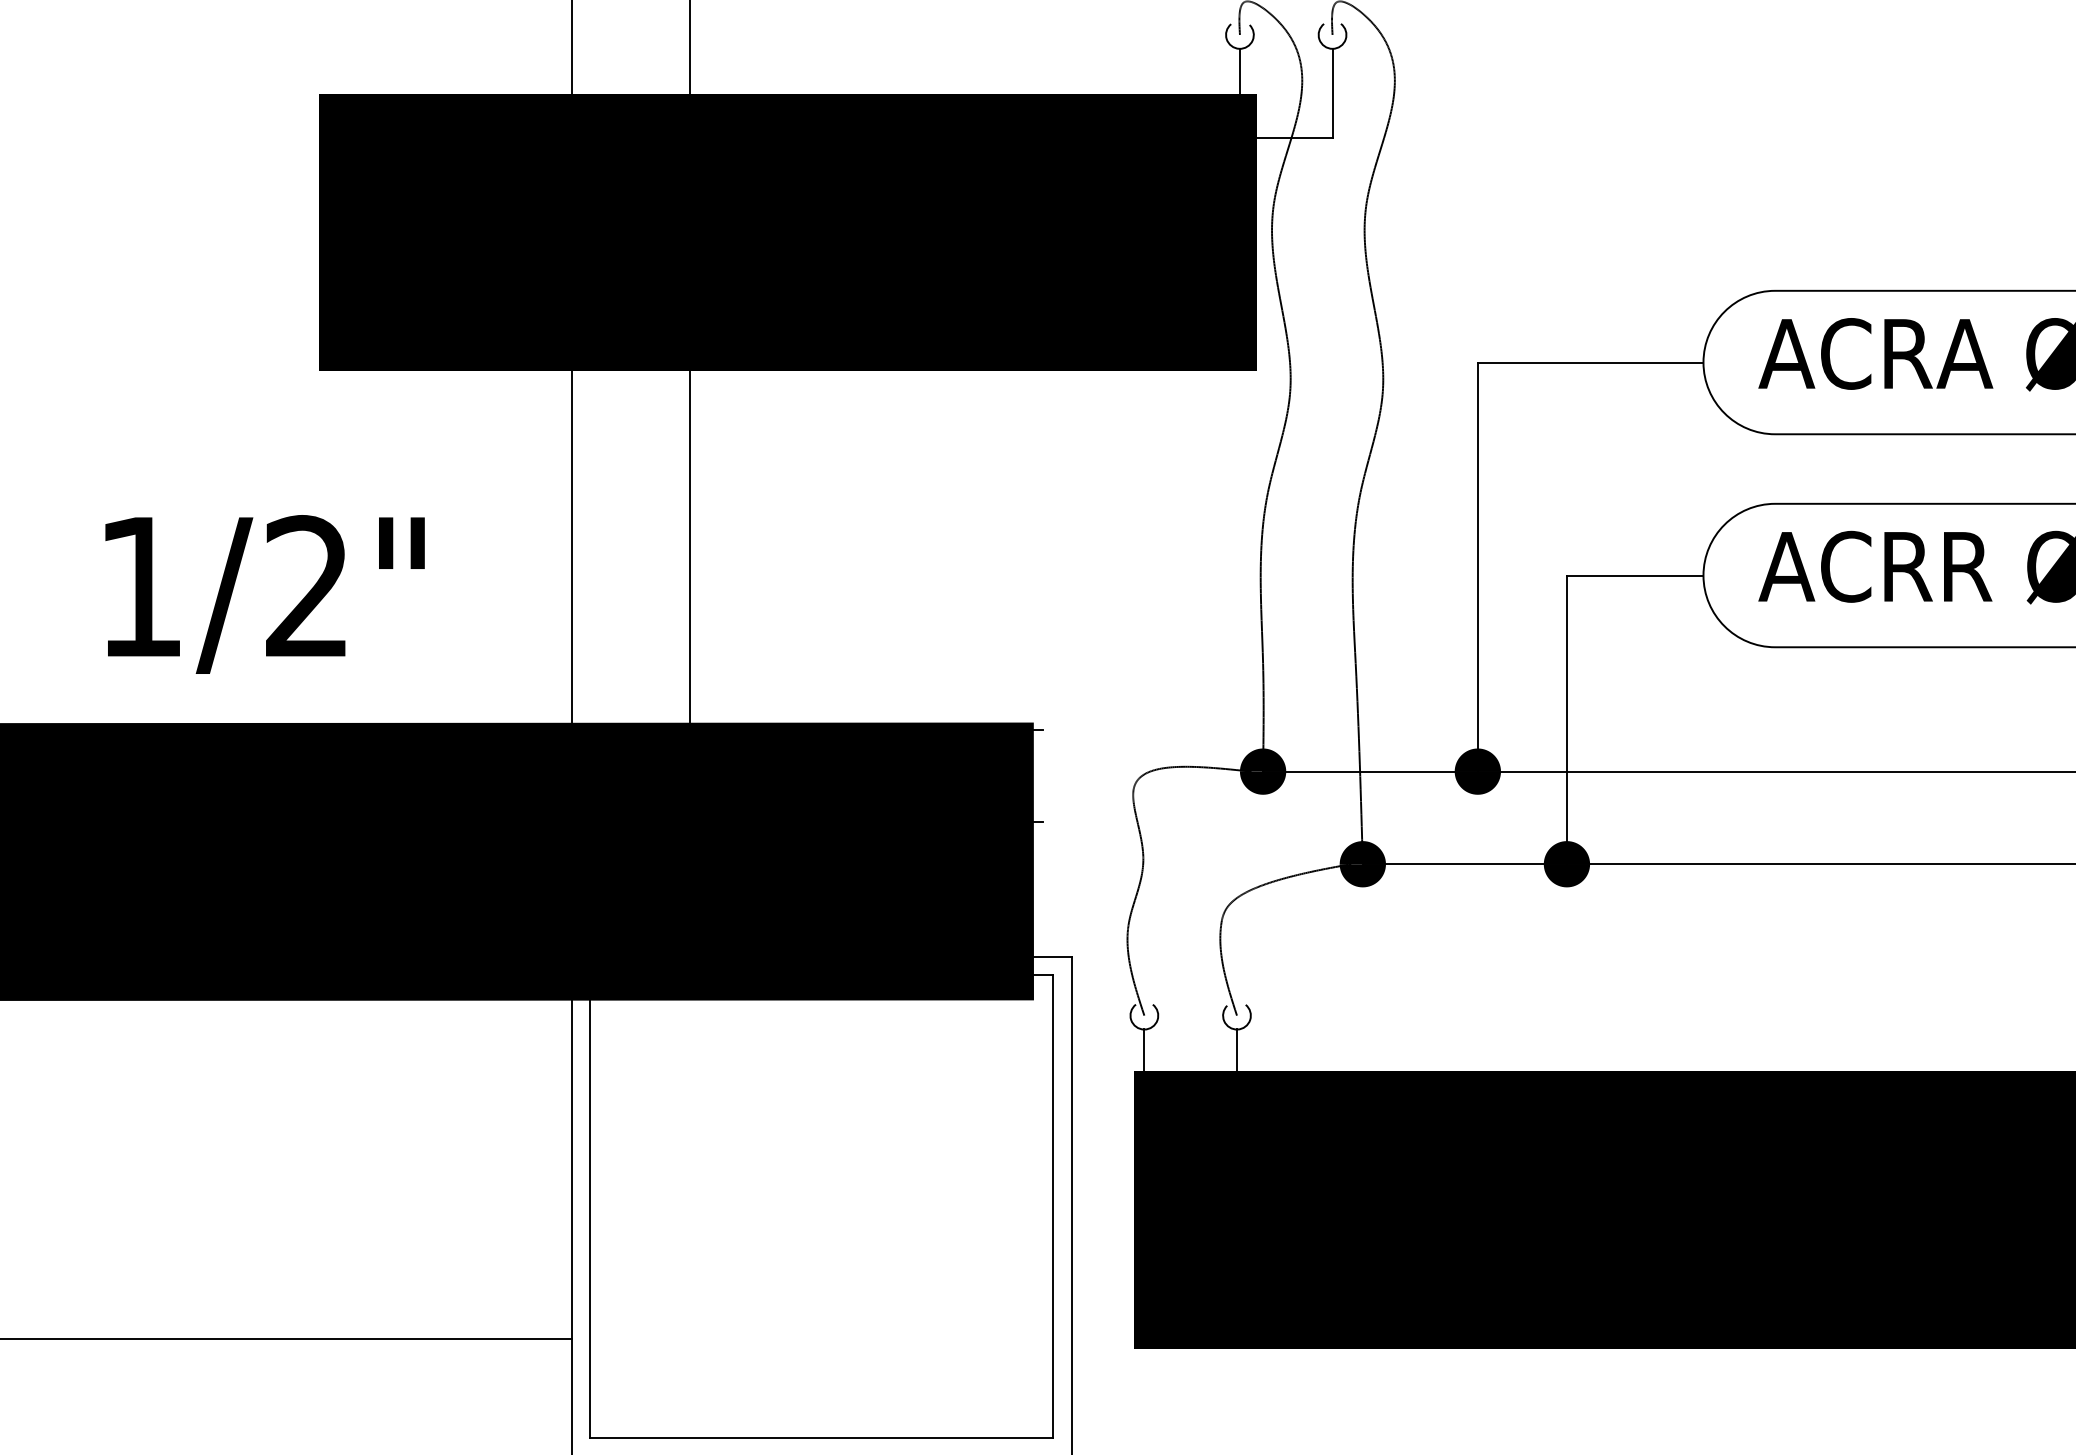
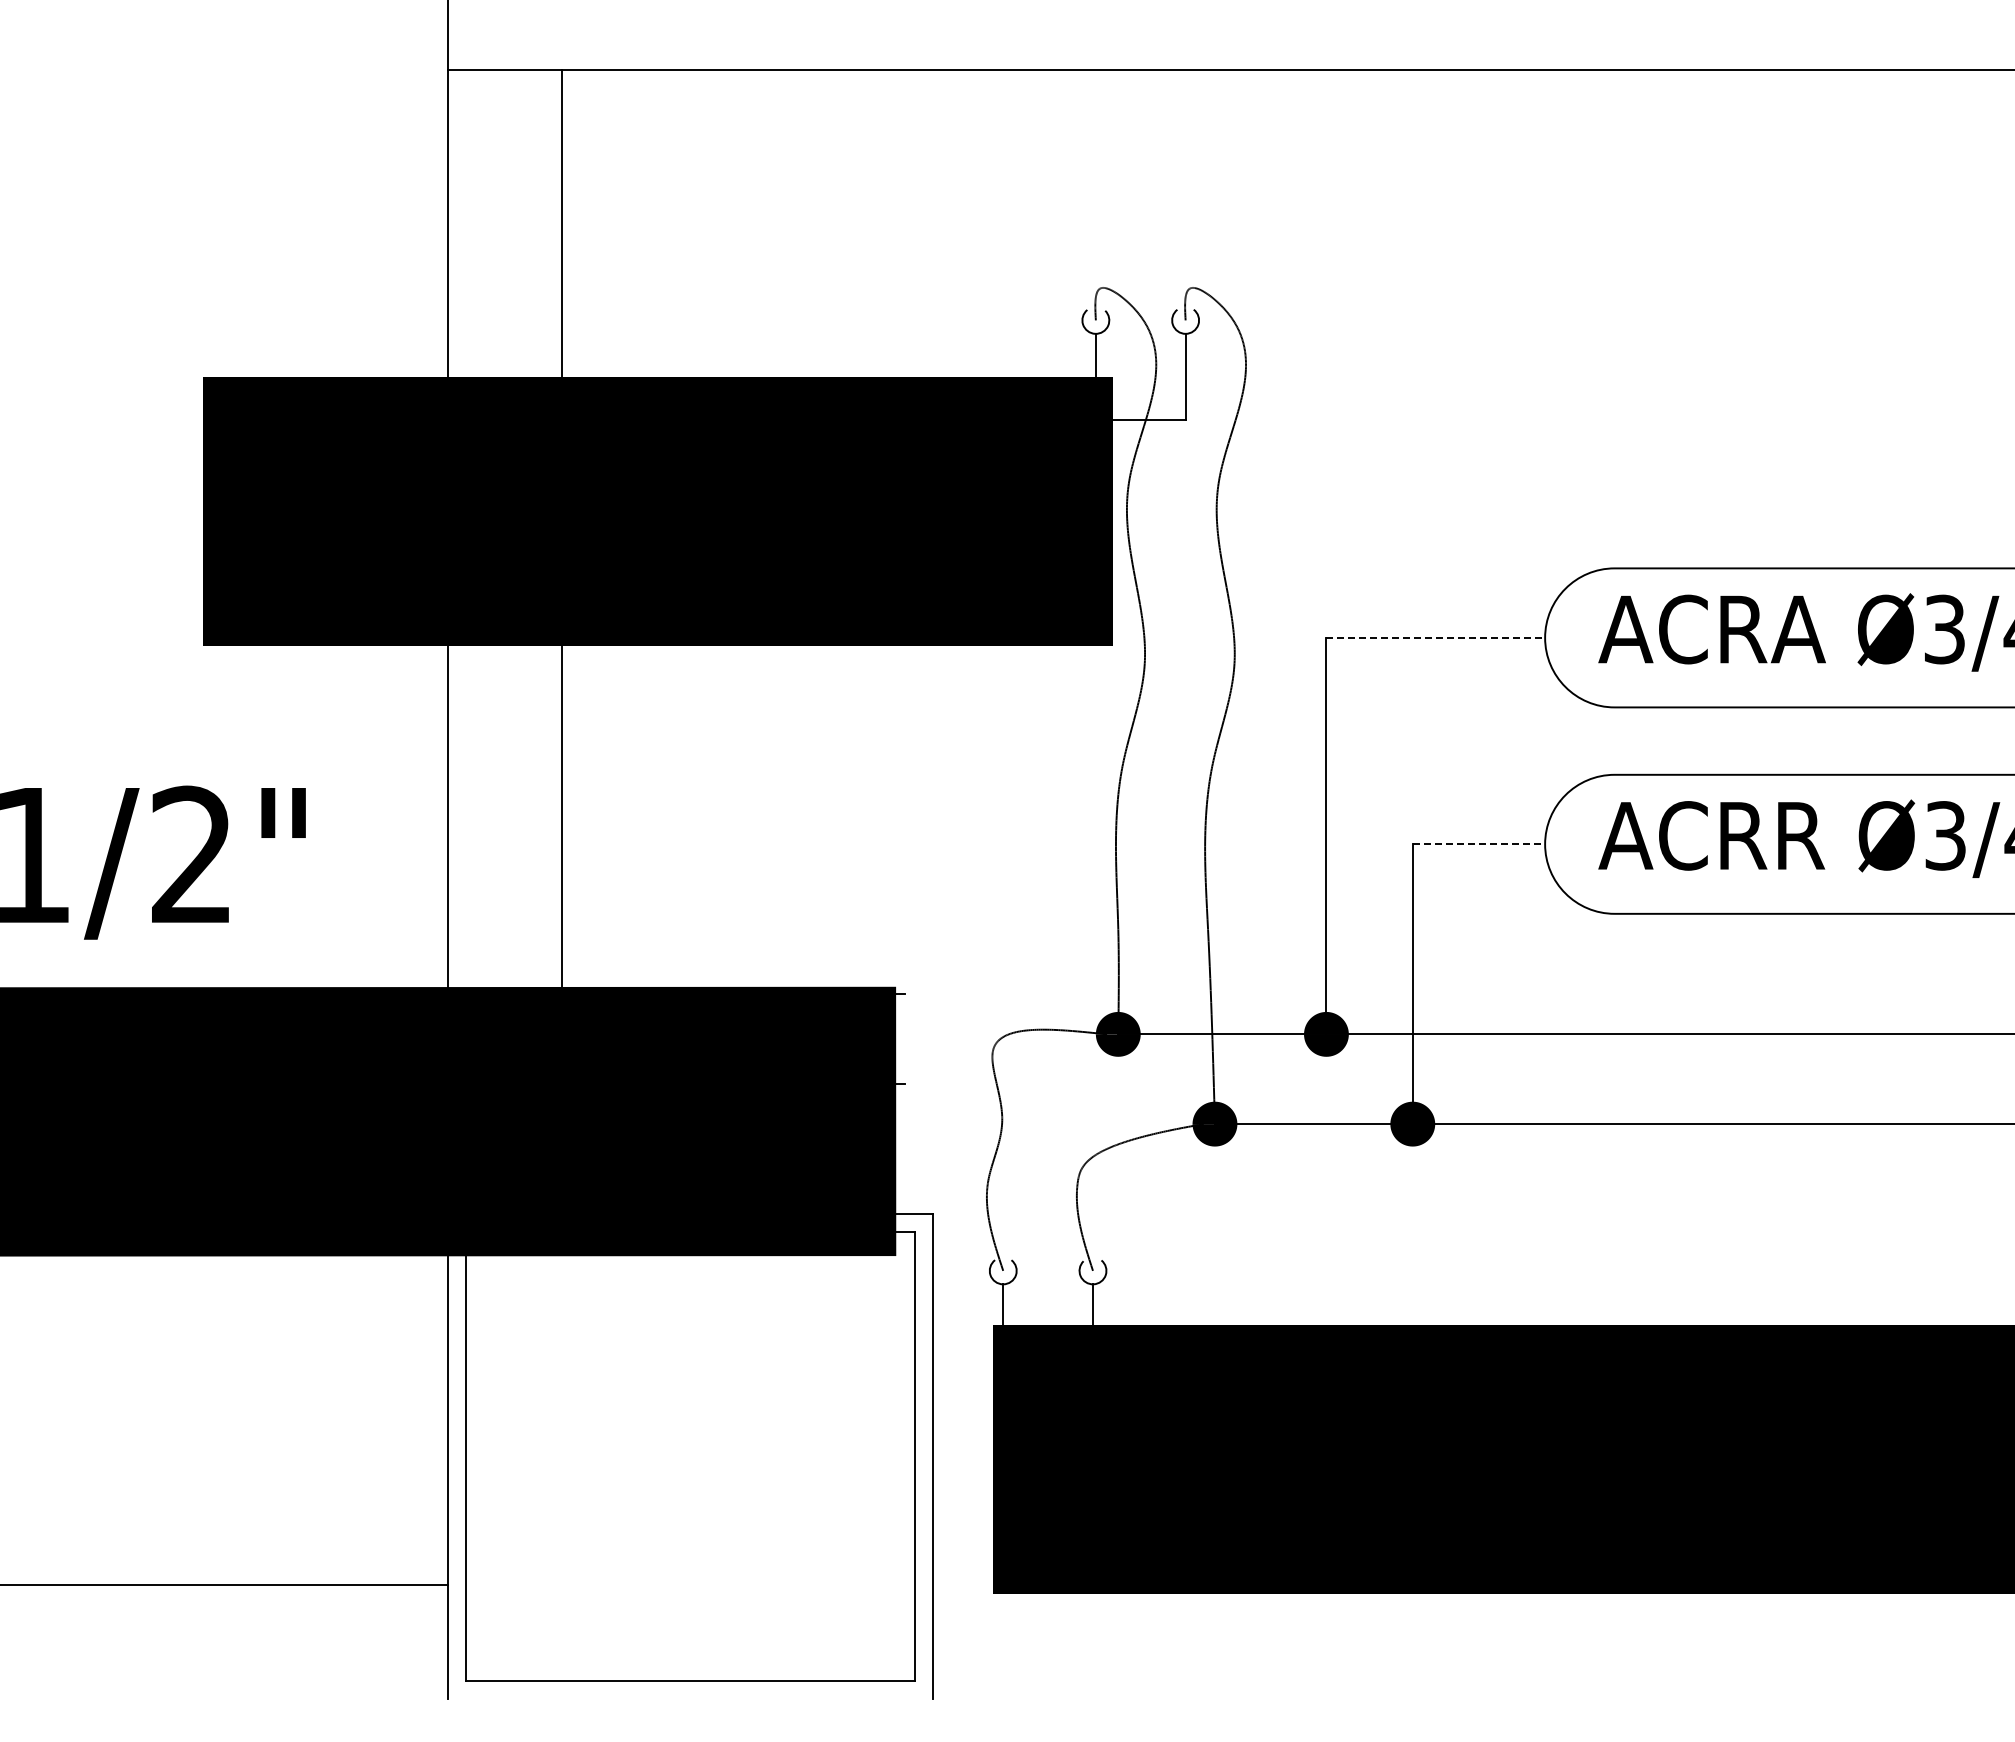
line: (1591, 362) -> (1436, 637), solid -> dashed
line: (1635, 575) -> (1479, 844), solid -> dashed

